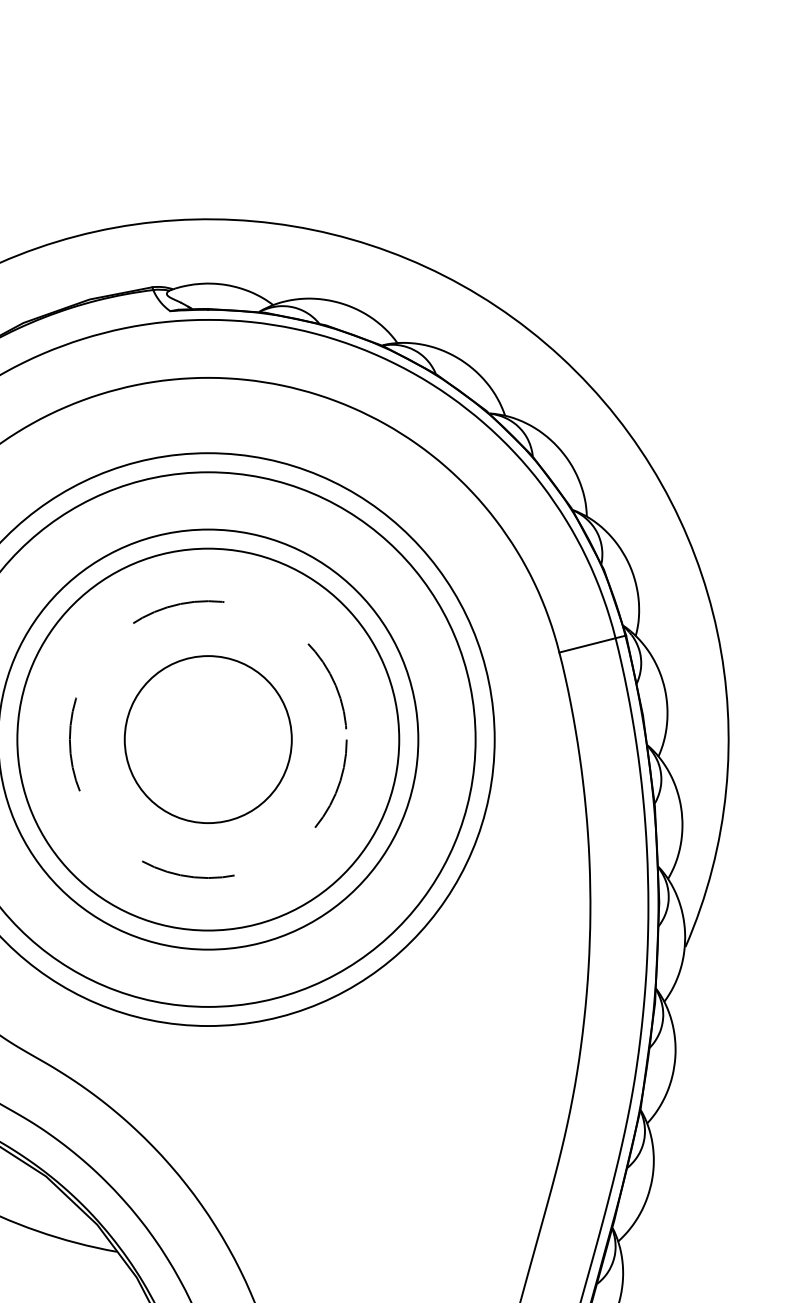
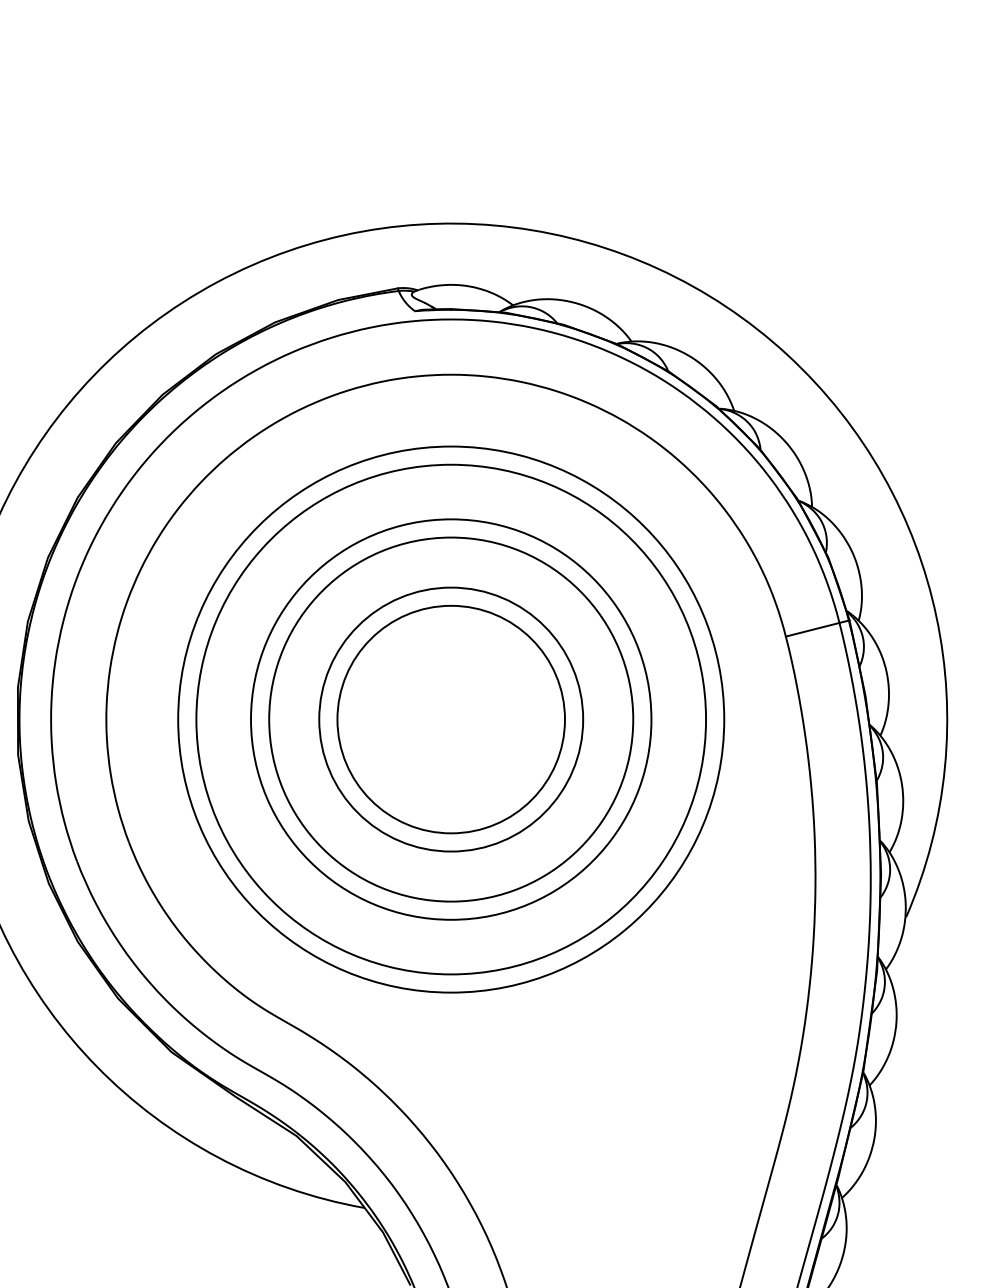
circle: (207, 739) -> (450, 719), size x1.43
circle: (208, 739) -> (451, 719), dashed -> solid

